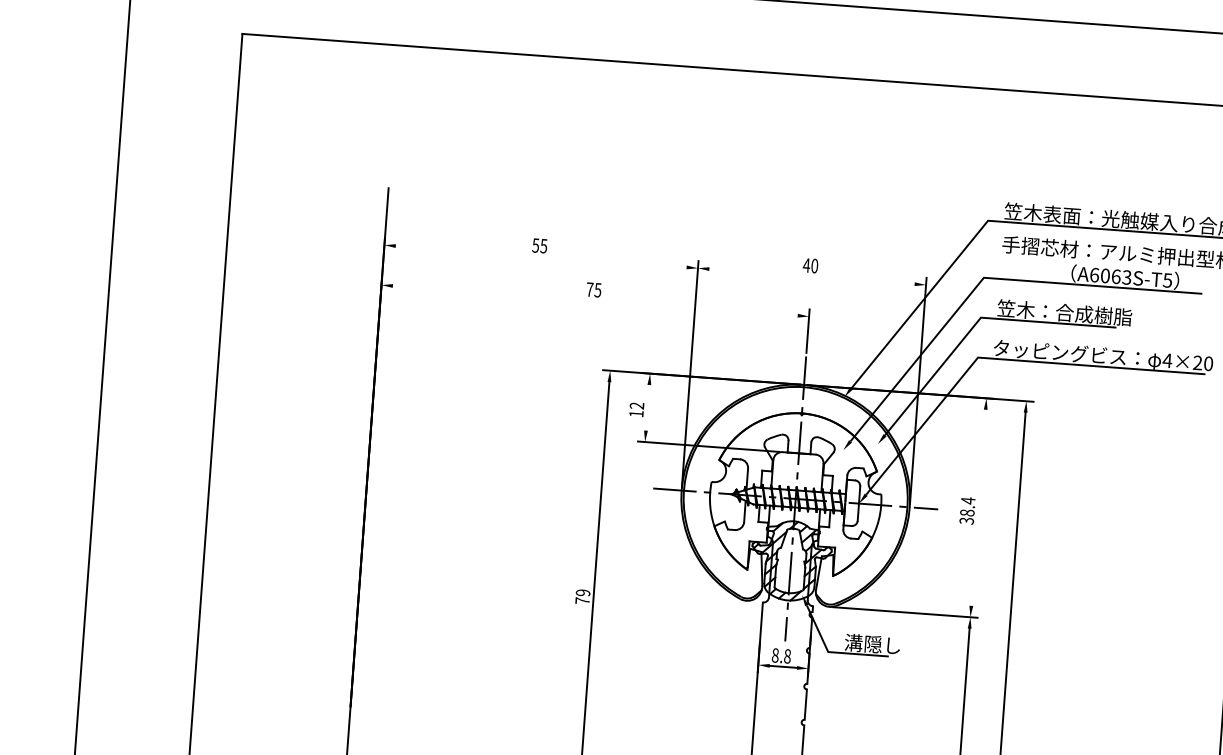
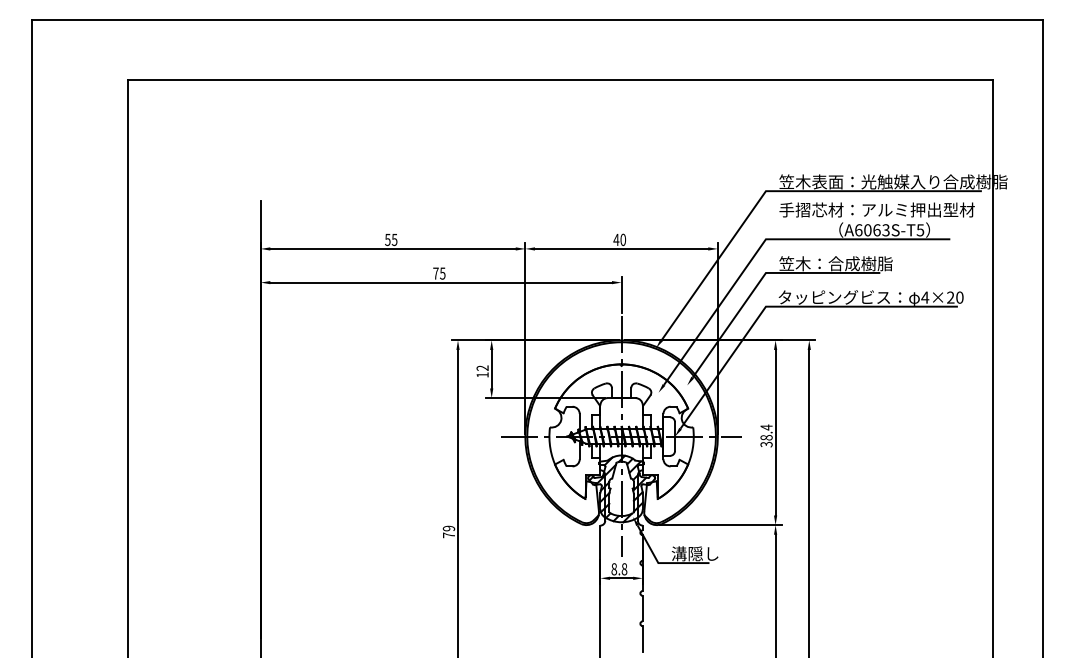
line: (540, 256) -> (392, 248), added
line: (811, 276) -> (621, 248), added
line: (594, 300) -> (440, 282), added
line: (647, 406) -> (491, 368), added
line: (978, 507) -> (775, 432), added

